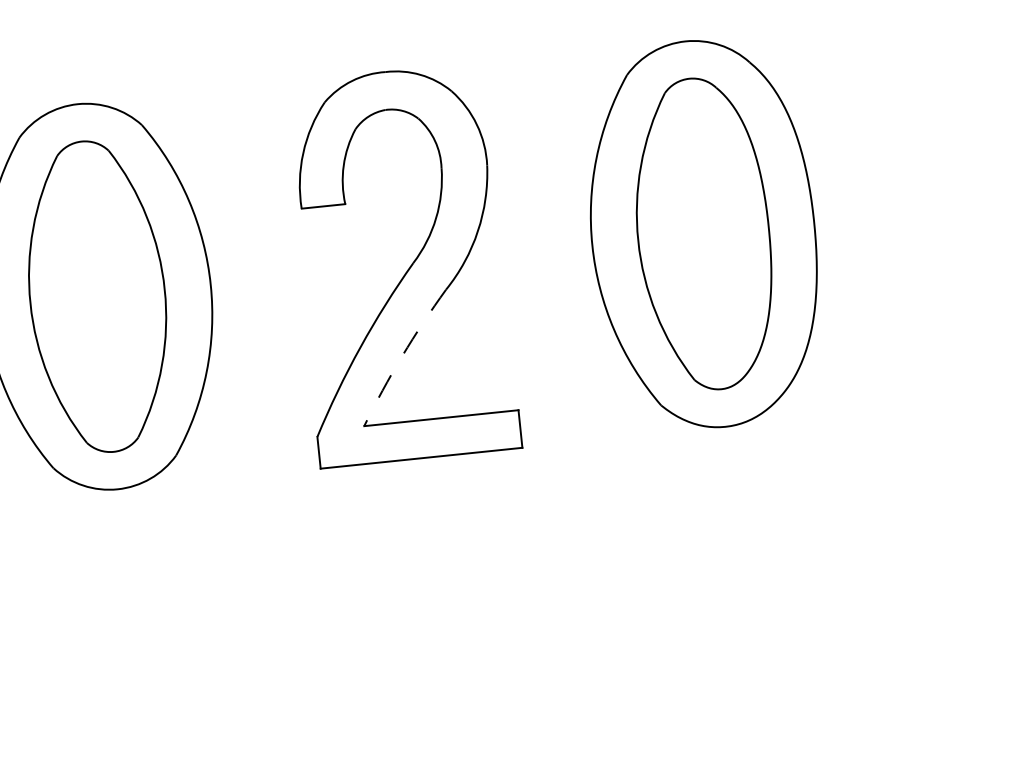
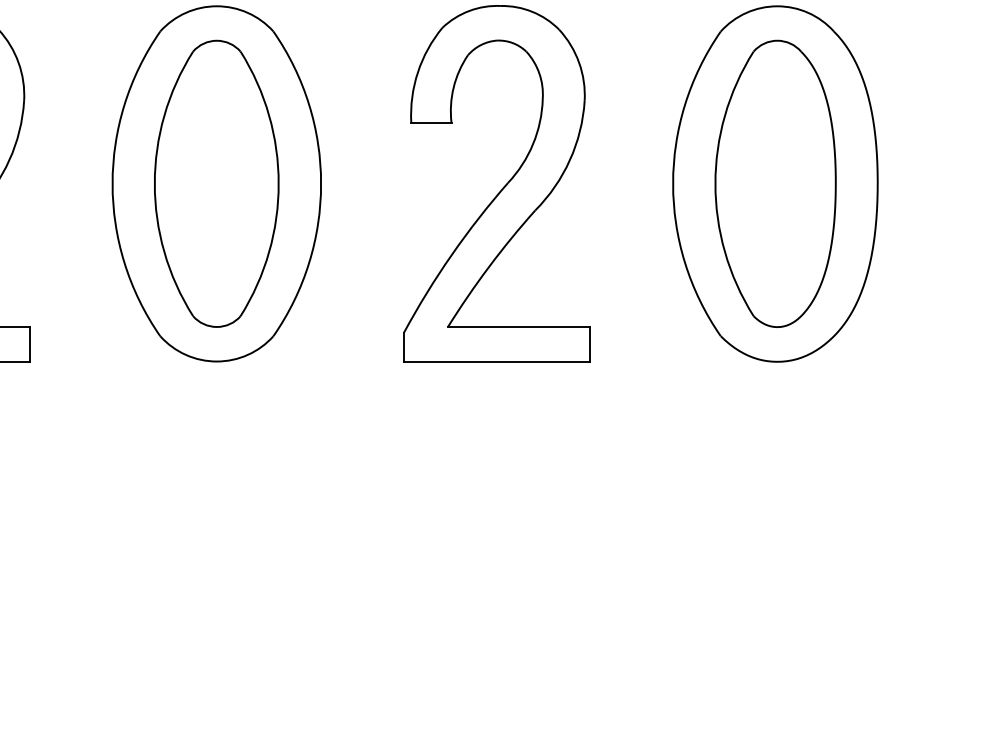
arc: (402, 355) -> (489, 266), dashed -> solid

